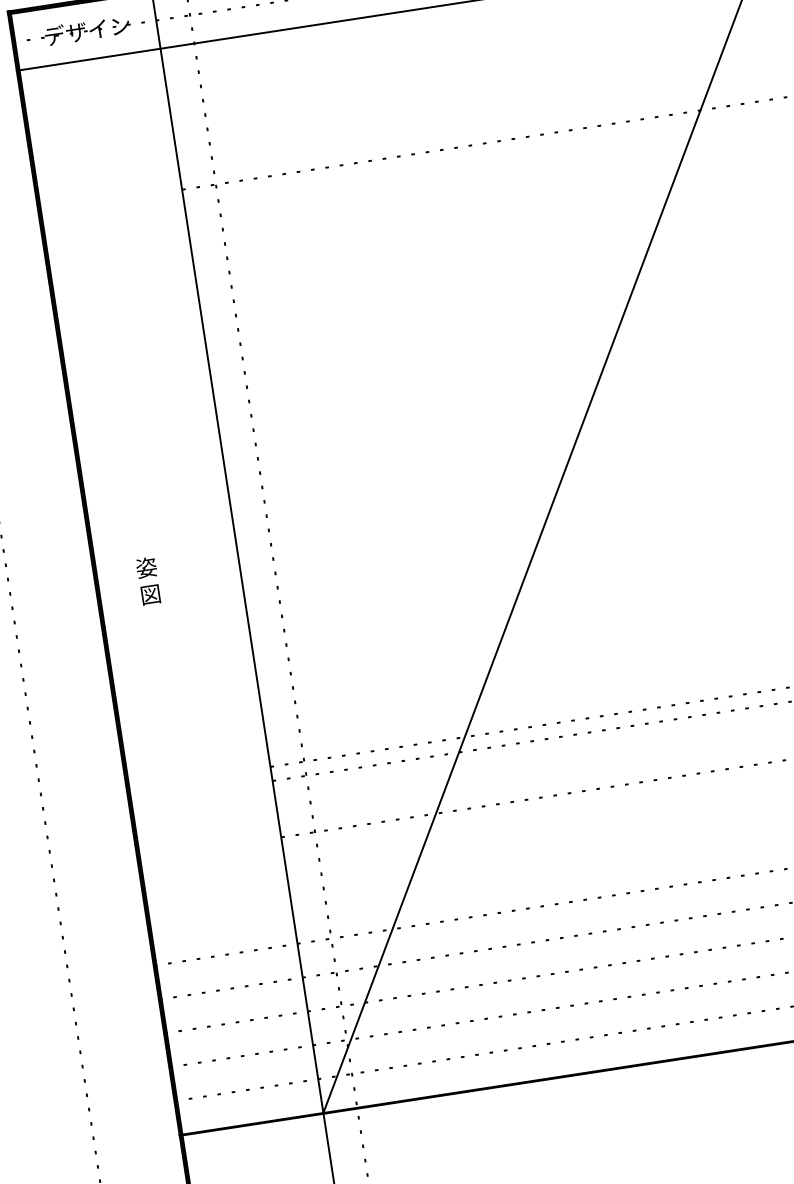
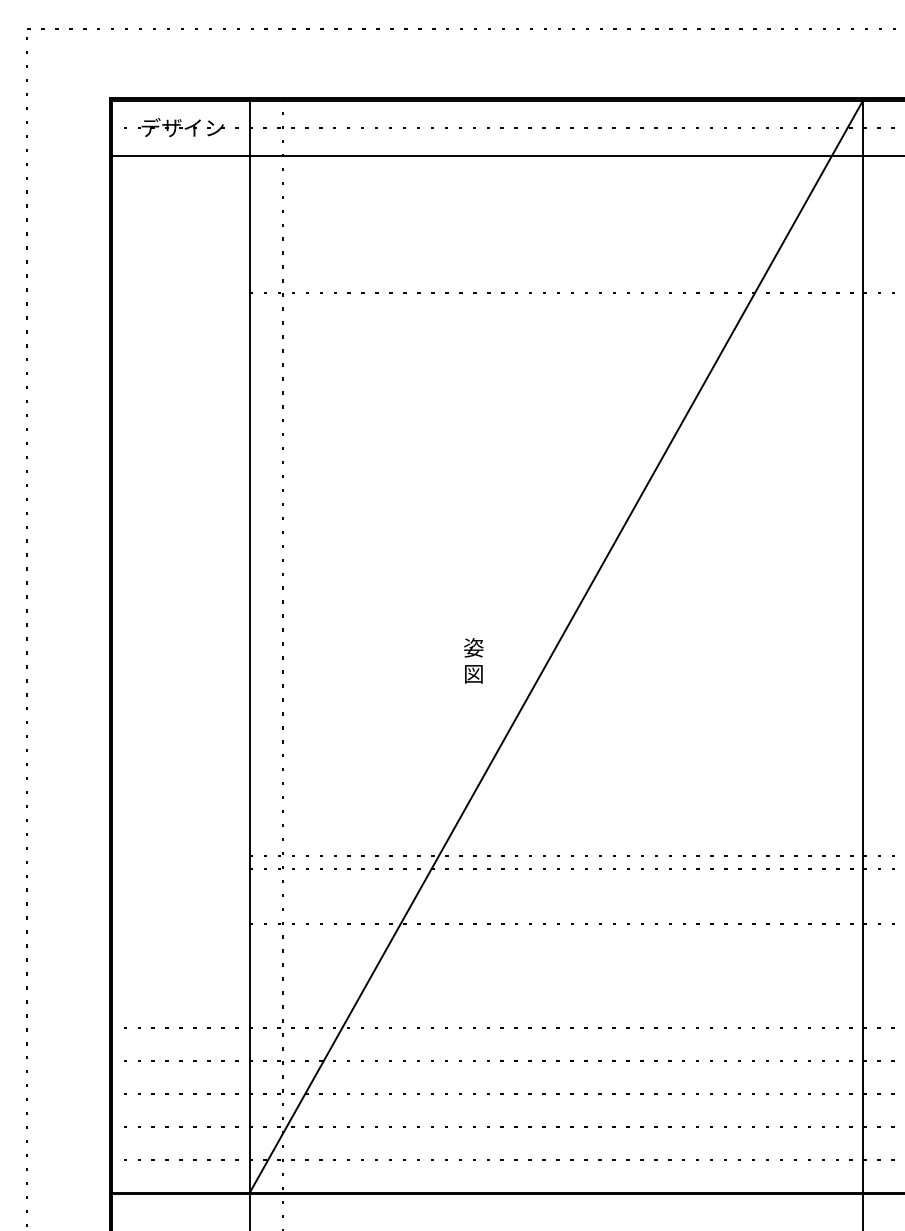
text: (148, 580) -> (473, 660), moved

